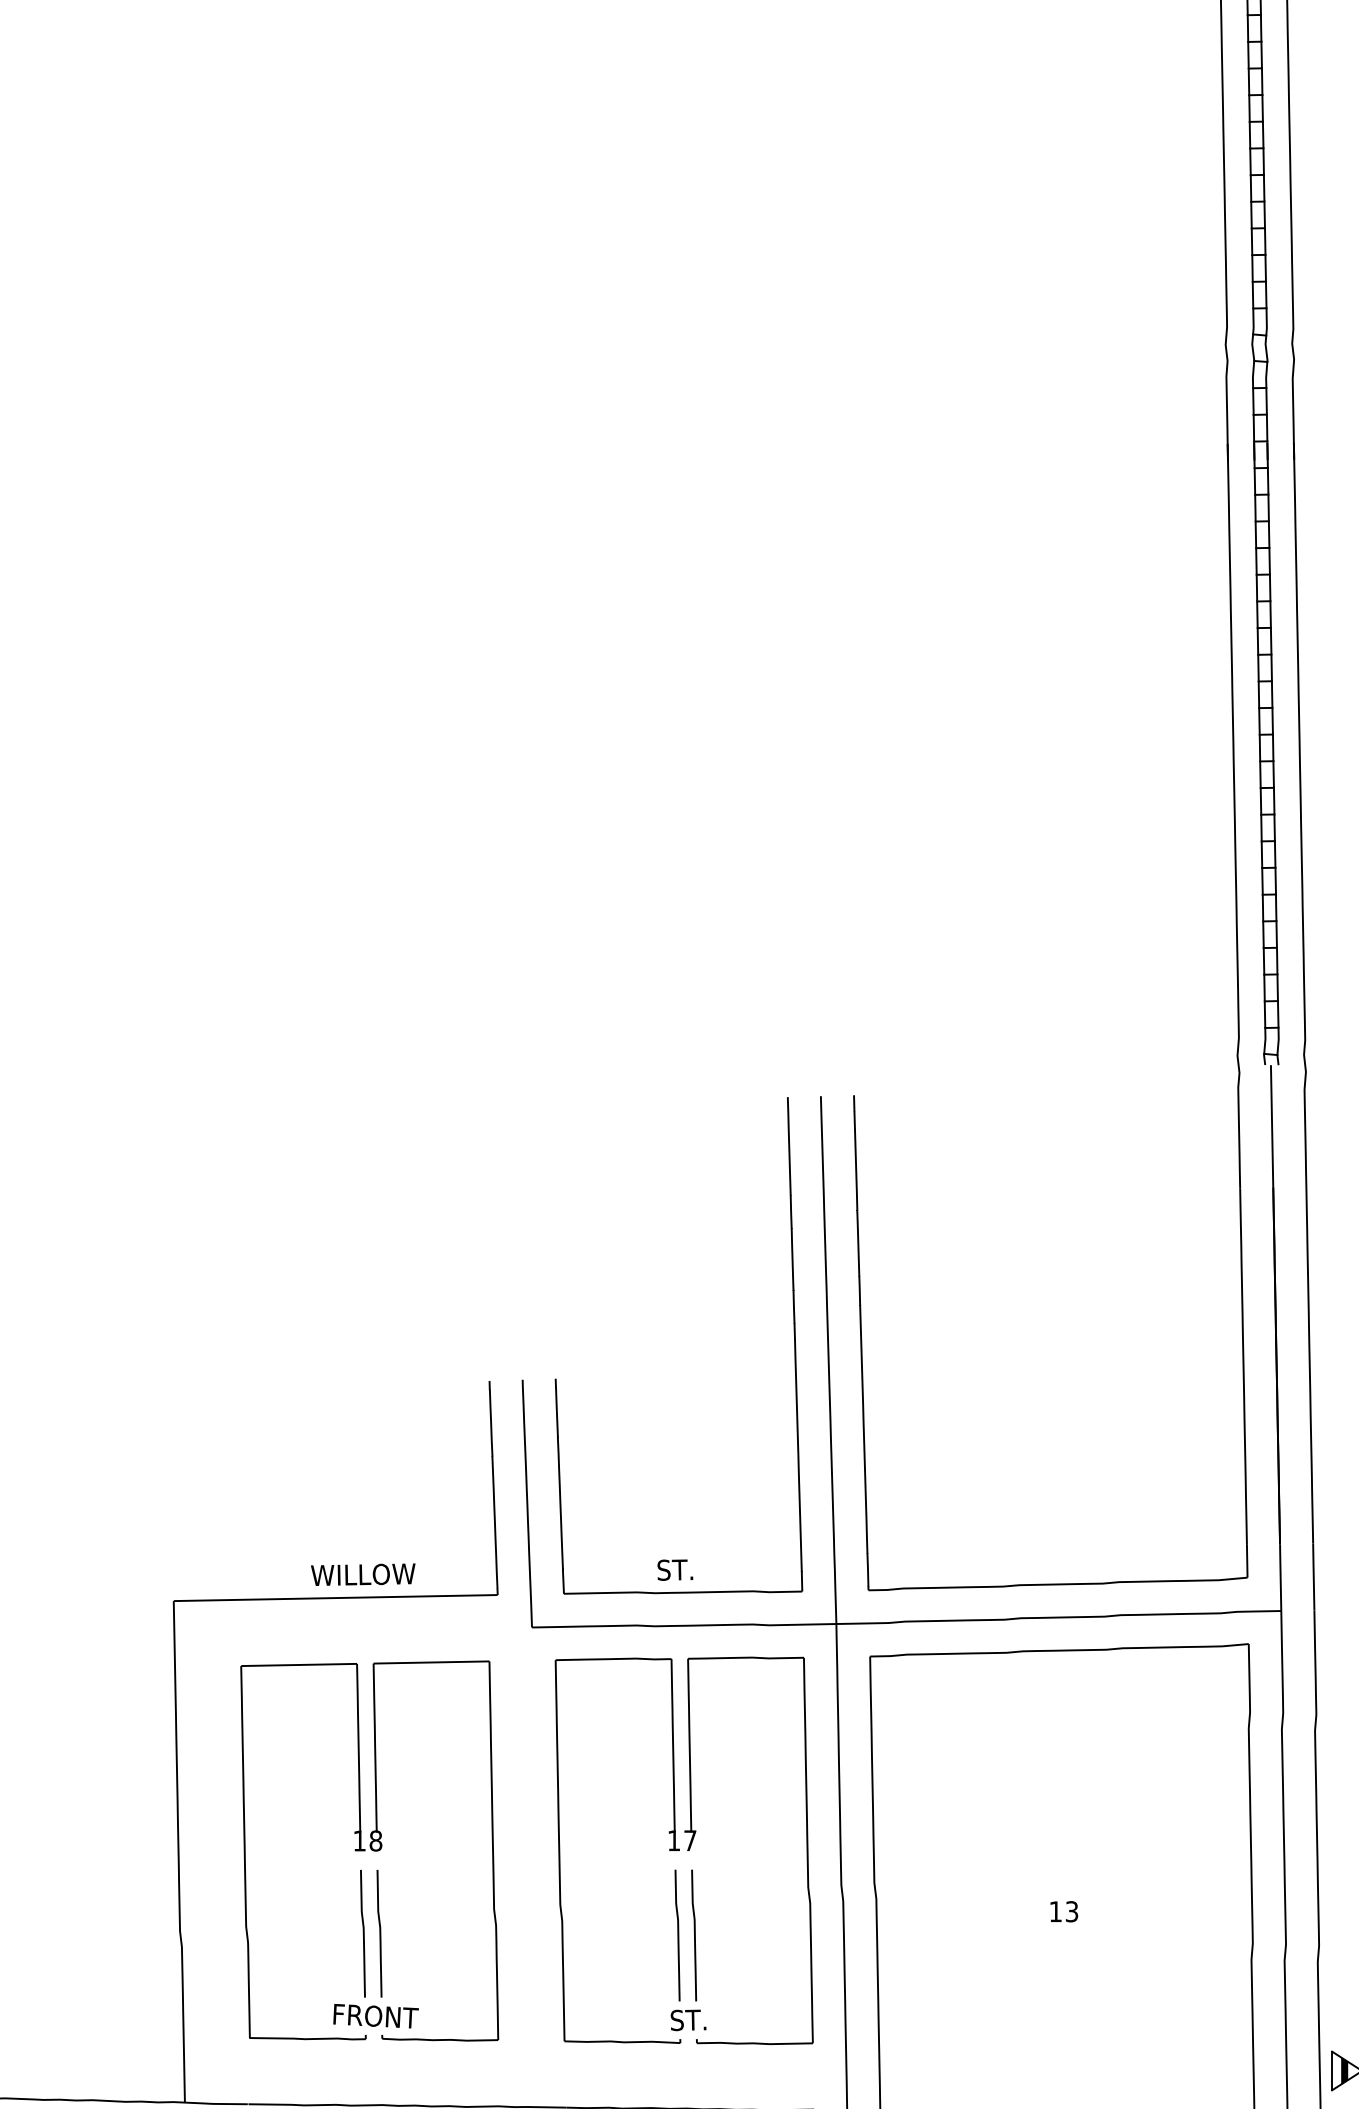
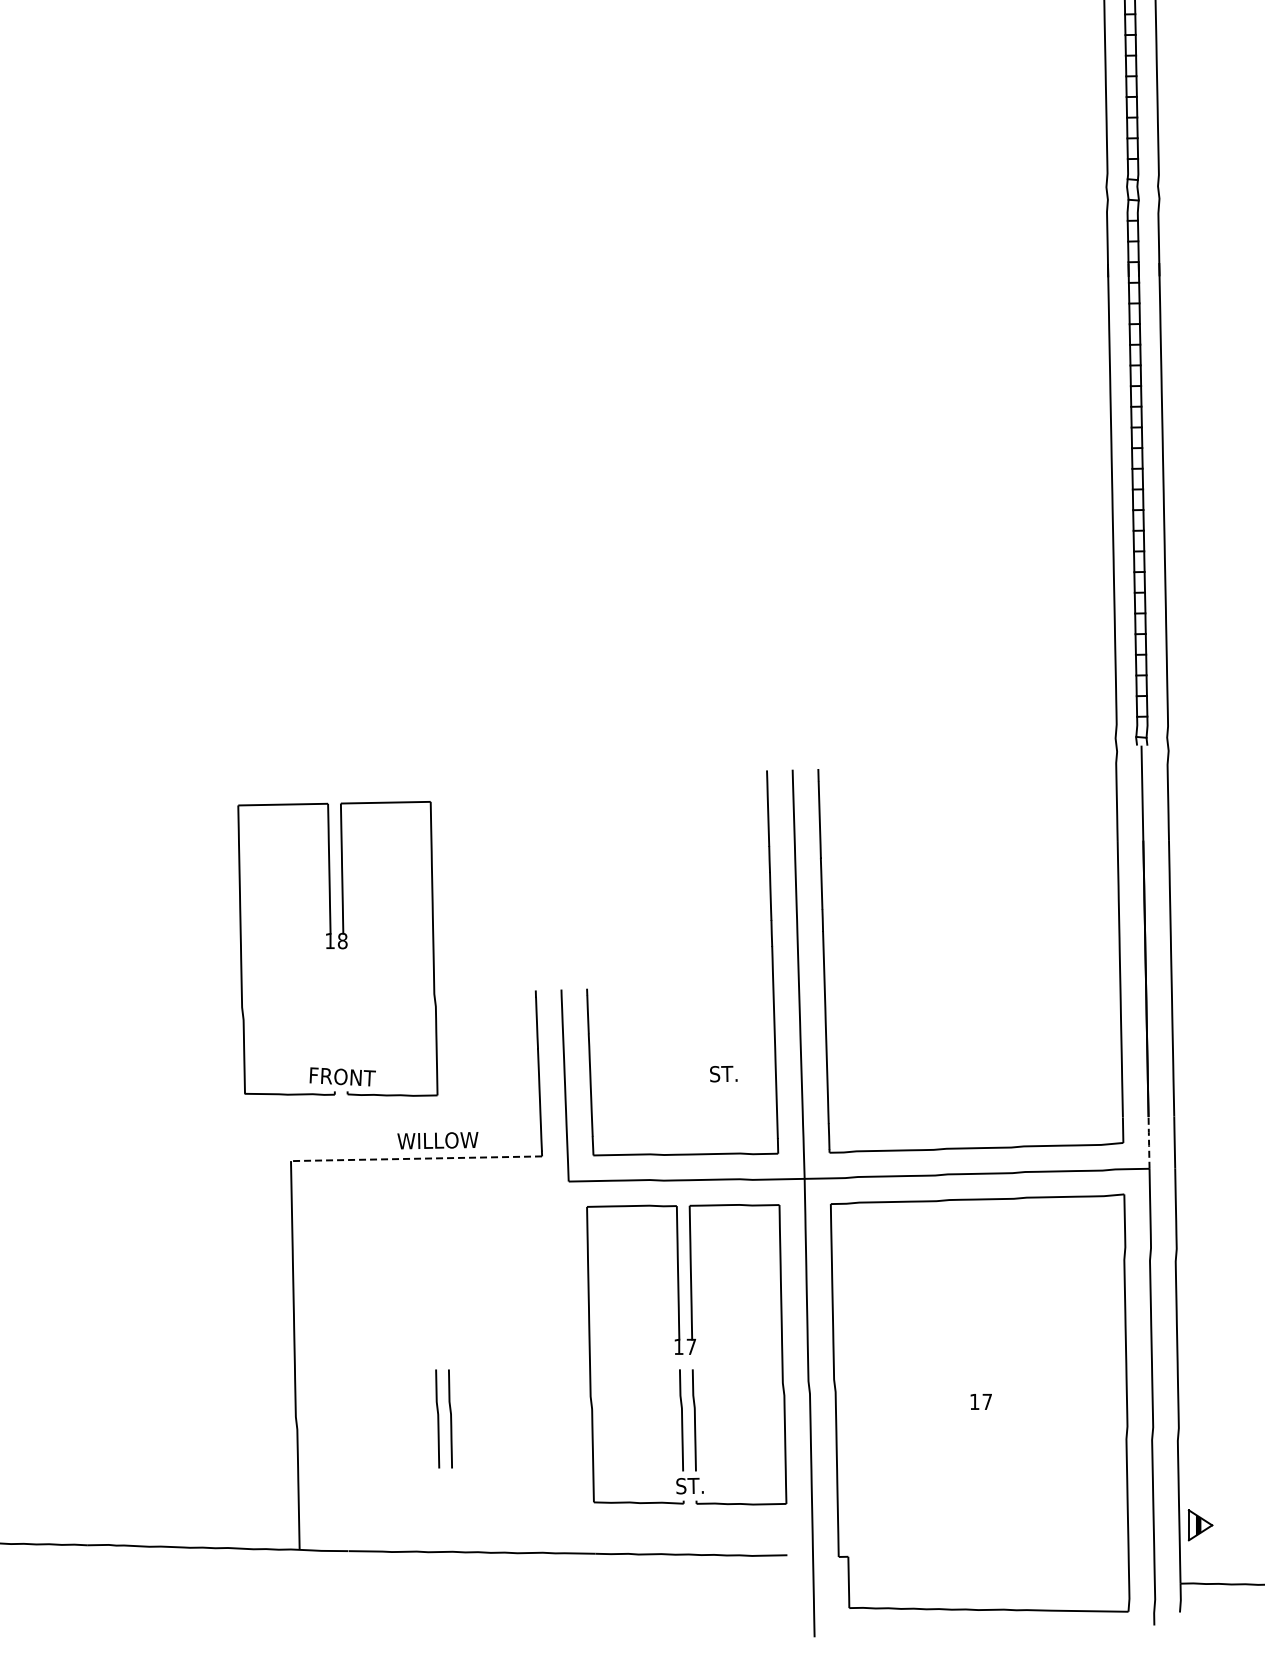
text: (674, 1569) -> (723, 1073), moved
line: (1281, 1577) -> (1149, 1142), solid -> dashed
line: (335, 1597) -> (416, 1158), solid -> dashed
part: (369, 1850) -> (337, 948), moved
text: (1070, 1911) -> (986, 1401), 13 -> 17

